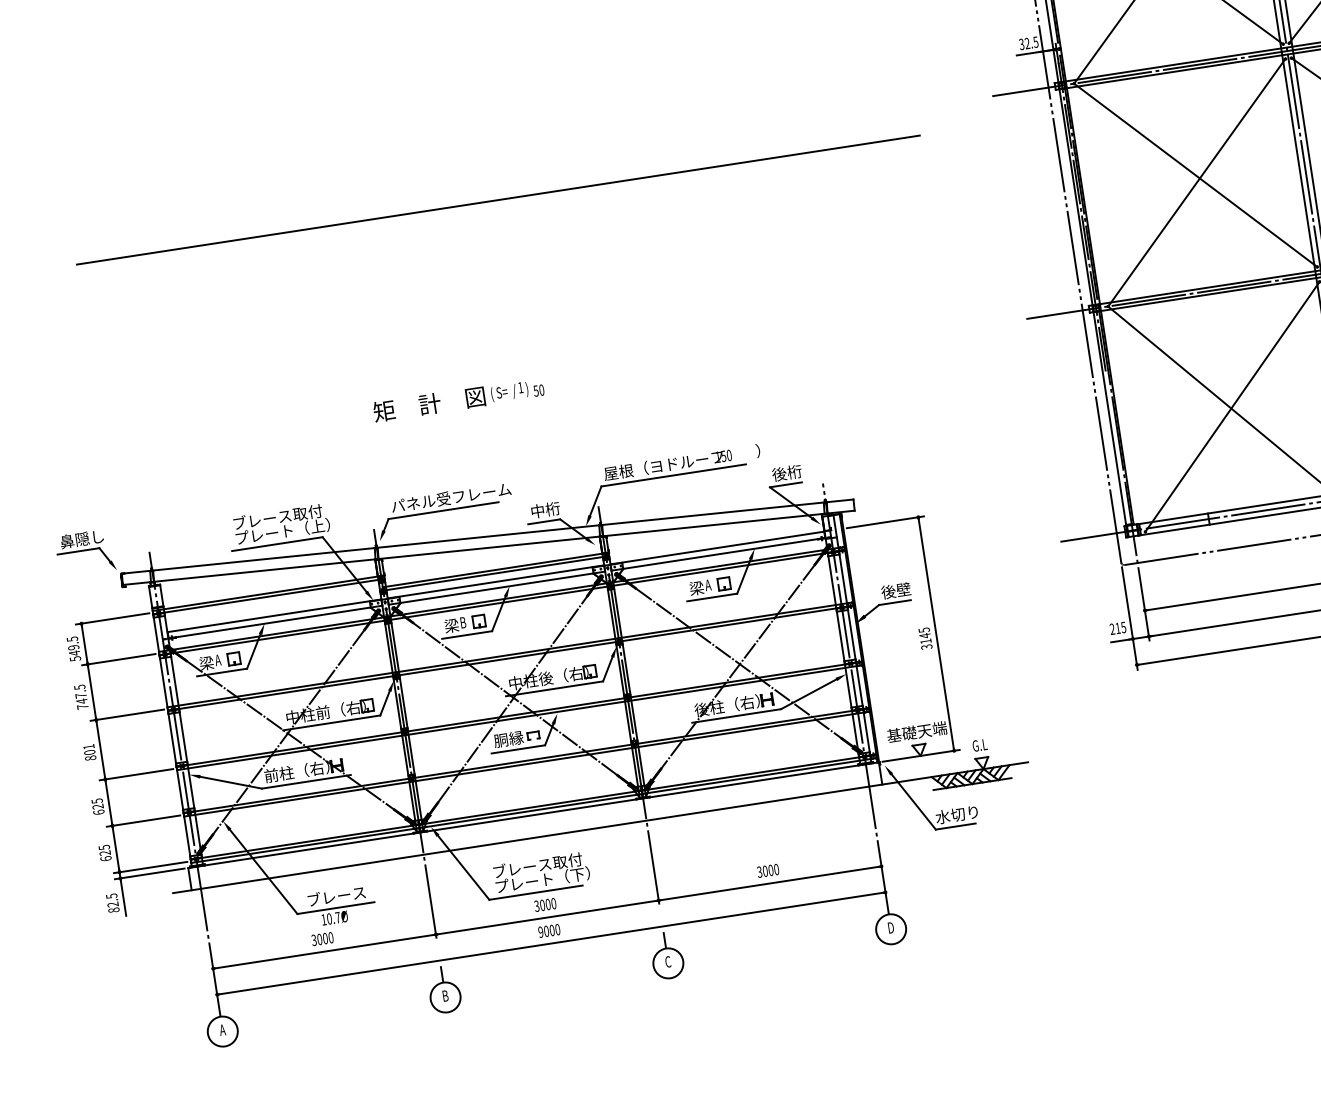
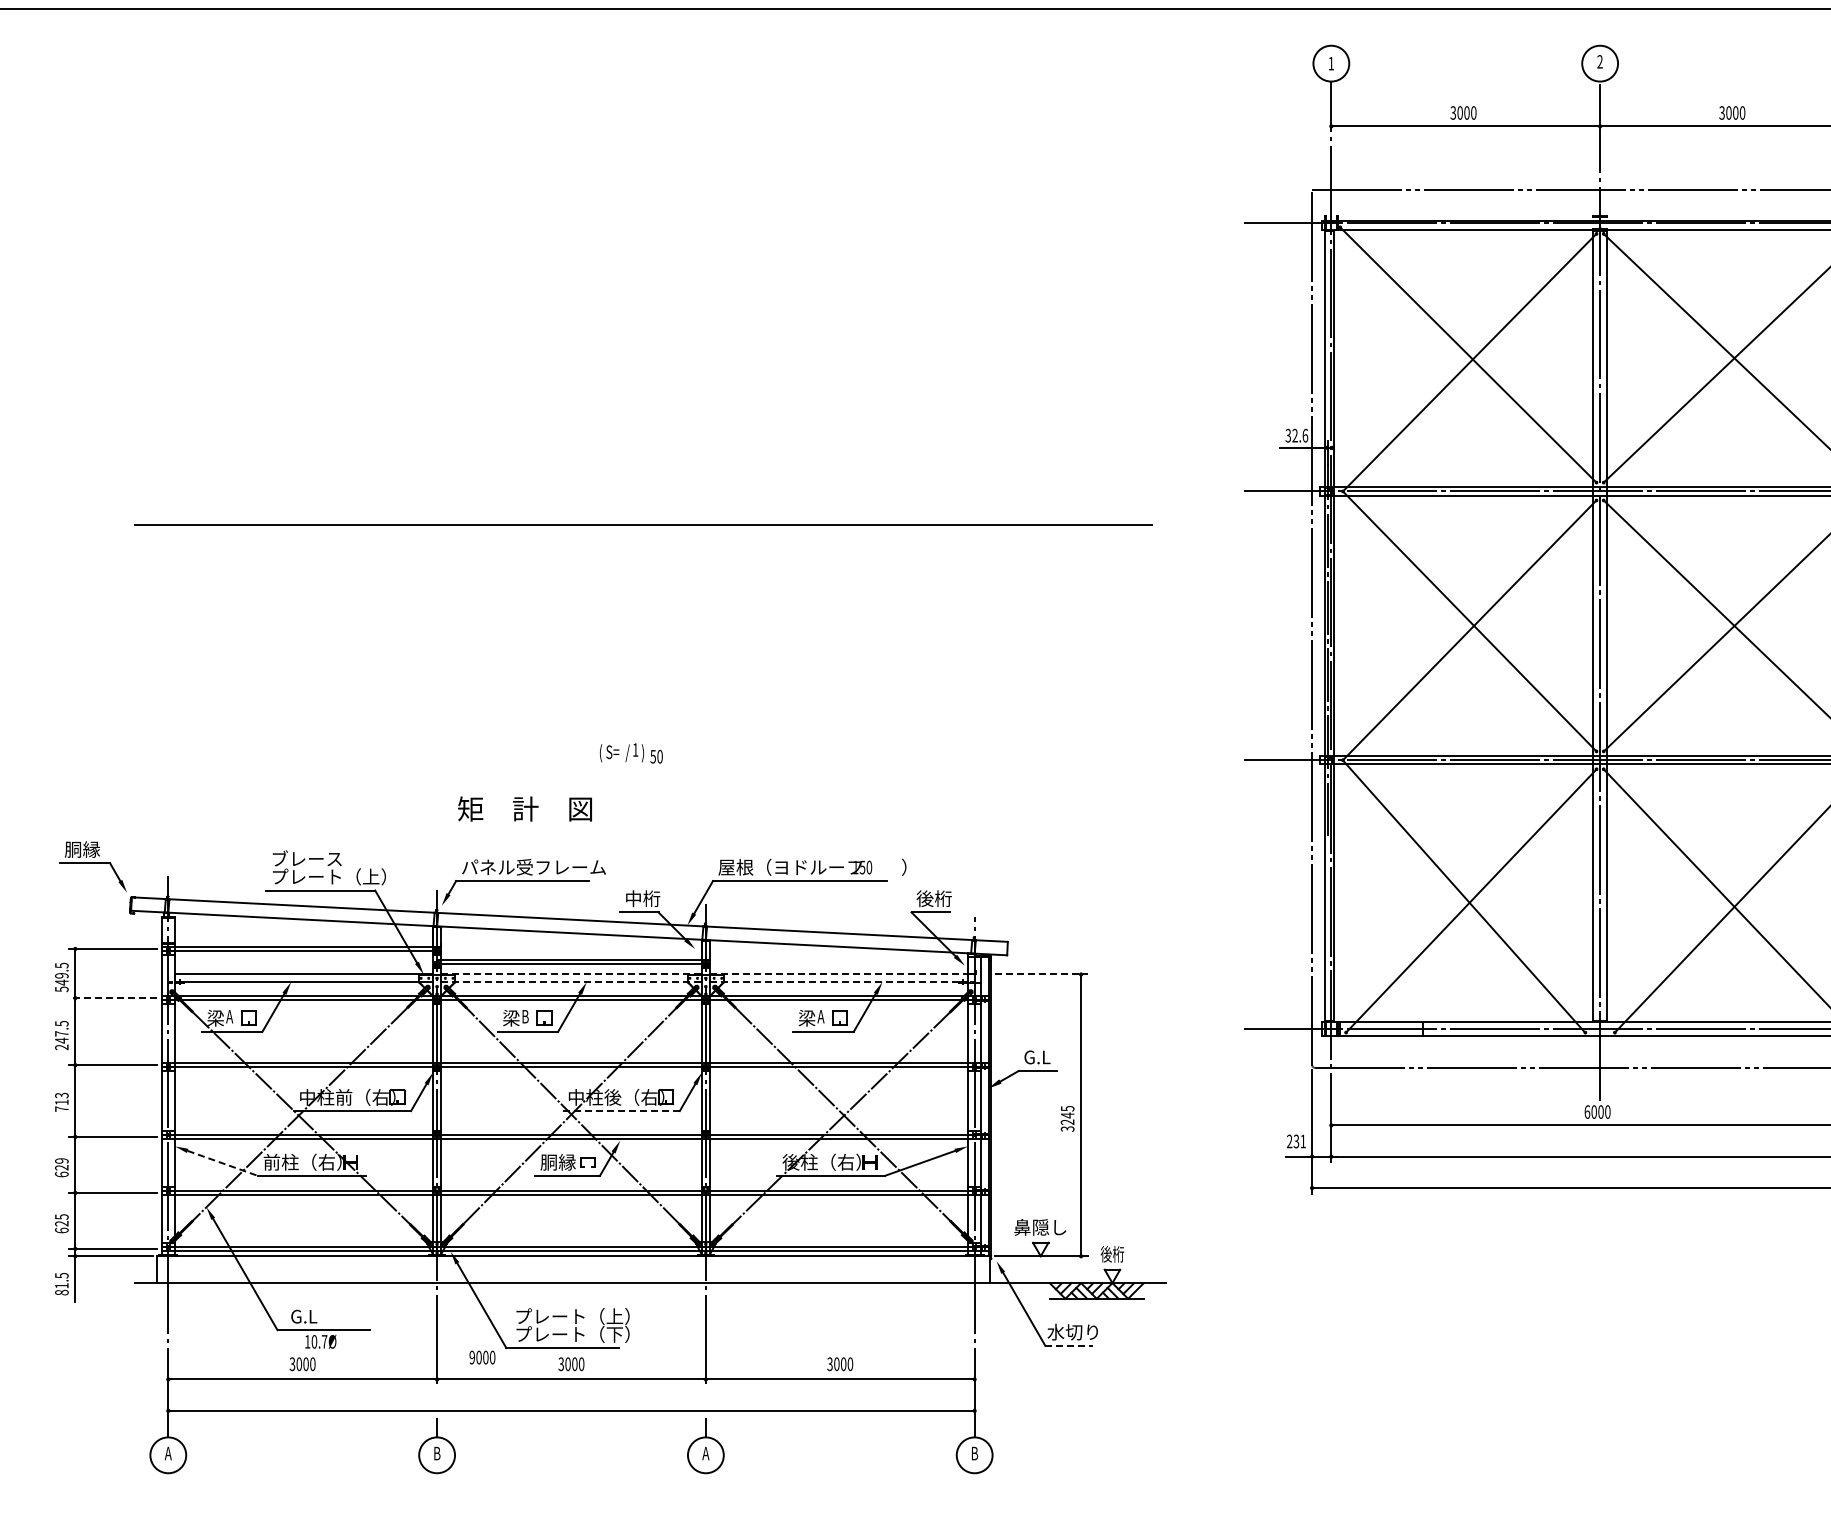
text: (1036, 42) -> (1305, 435), 32.5 -> 32.6
text: (428, 403) -> (524, 808), moved
text: (307, 512) -> (361, 858), ブレース取付 -> ブレース
line: (885, 522) -> (1041, 974), solid -> dashed
text: (81, 539) -> (90, 849), 鼻隠し -> 胴縁
line: (717, 548) -> (838, 974), solid -> dashed
line: (718, 554) -> (838, 982), solid -> dashed
line: (496, 581) -> (571, 974), solid -> dashed
line: (497, 588) -> (571, 982), solid -> dashed
text: (895, 590) -> (1041, 1056), 後壁 -> G.L
text: (1120, 627) -> (1299, 1141), 215 -> 231
text: (925, 640) -> (1067, 1121), 3145 -> 3245
line: (118, 660) -> (112, 998), solid -> dashed
line: (554, 689) -> (621, 1111), solid -> dashed
text: (82, 707) -> (61, 1047), 747.5 -> 247.5
text: (916, 732) -> (1040, 1227), 基礎天端 -> 鼻隠し
text: (979, 745) -> (1112, 1254), G.L -> 後桁
text: (89, 752) -> (61, 1102), 801 -> 713
line: (231, 782) -> (223, 1163), solid -> dashed
text: (96, 800) -> (61, 1160), 625 -> 629
line: (955, 826) -> (1069, 1345), solid -> dashed
text: (545, 864) -> (578, 1316), ブレース取付 -> プレート（上）
text: (336, 895) -> (326, 1315), ブレース -> G.L
text: (112, 904) -> (61, 1285), 82.5 -> 81.5
text: (890, 927) -> (974, 1453), D -> B
text: (549, 930) -> (482, 1357), moved
text: (667, 961) -> (705, 1453), C -> A

